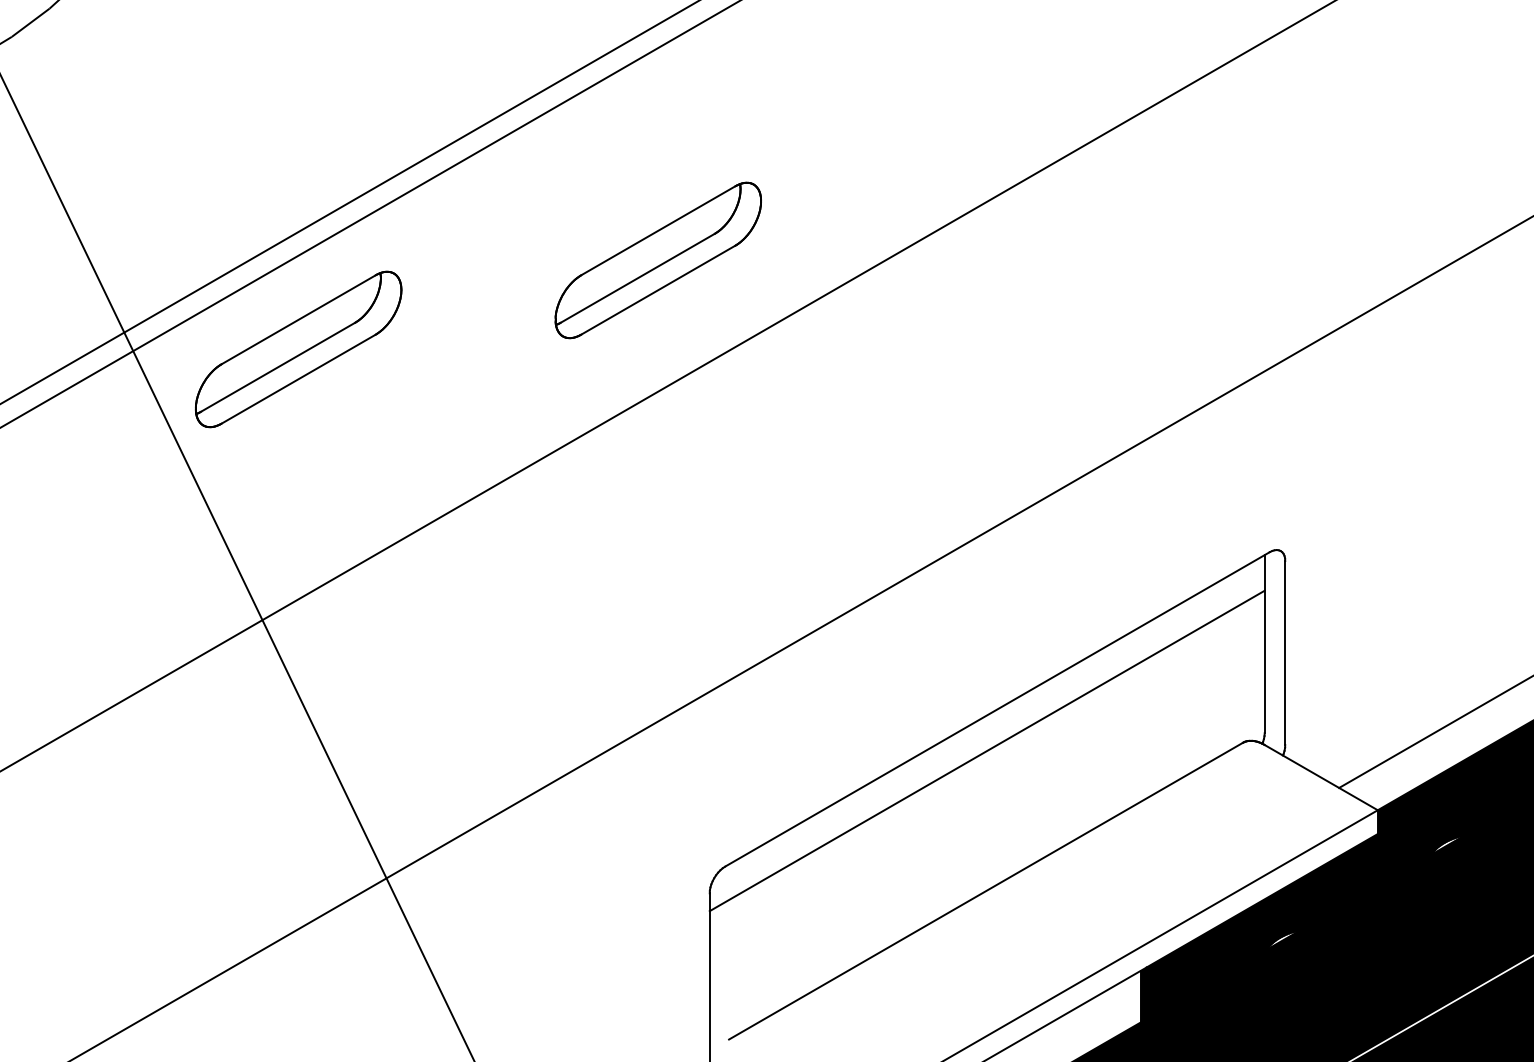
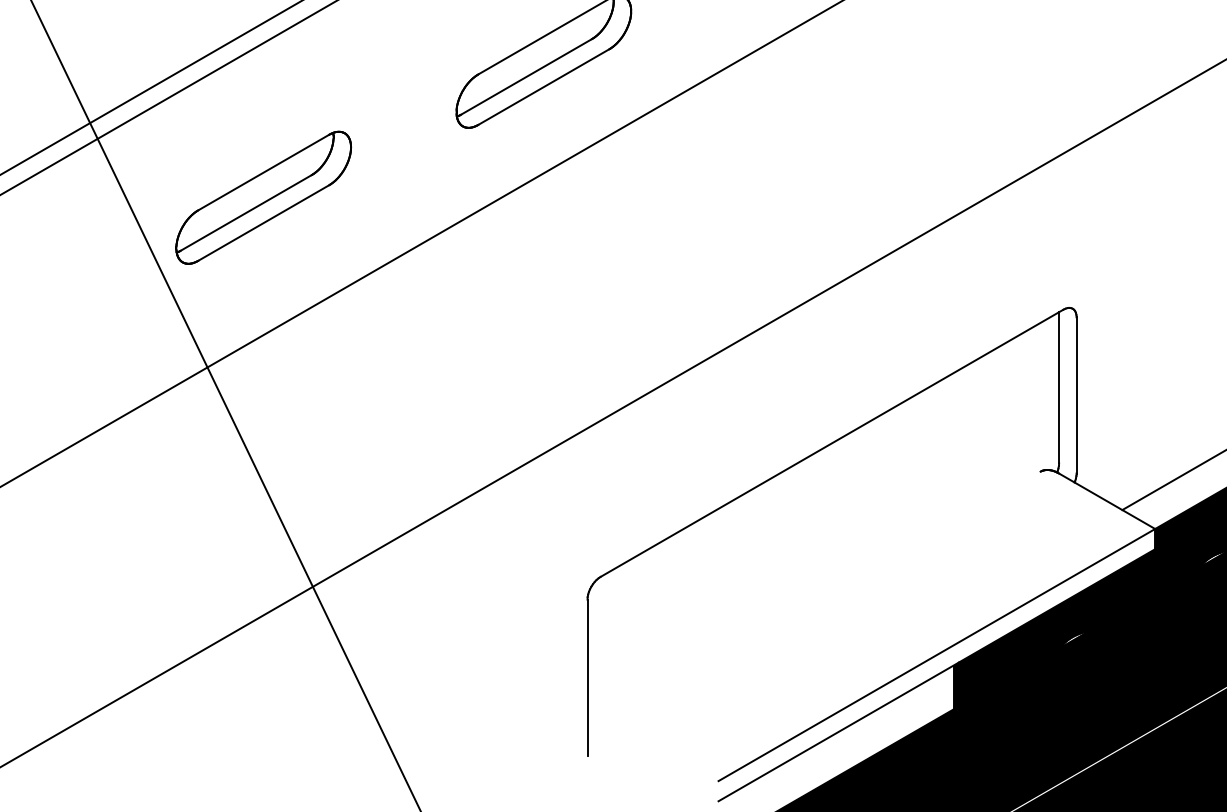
part: (298, 349) -> (263, 197), moved
line: (986, 750) -> (822, 478), removed
line: (985, 890) -> (821, 597), removed

